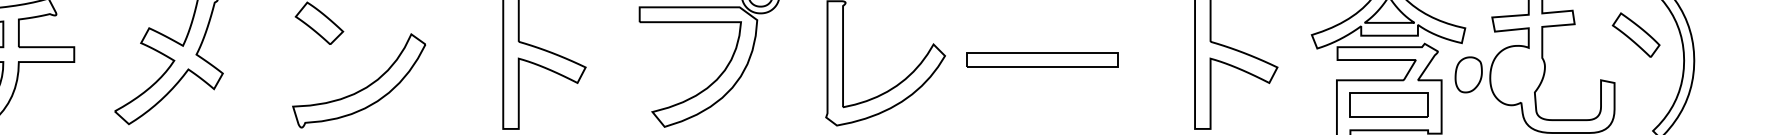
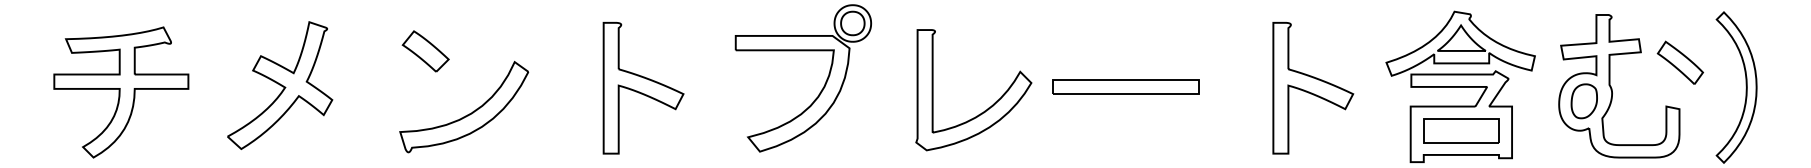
part: (1635, 34) -> (1679, 62), moved
part: (1467, 75) -> (1583, 101), moved

